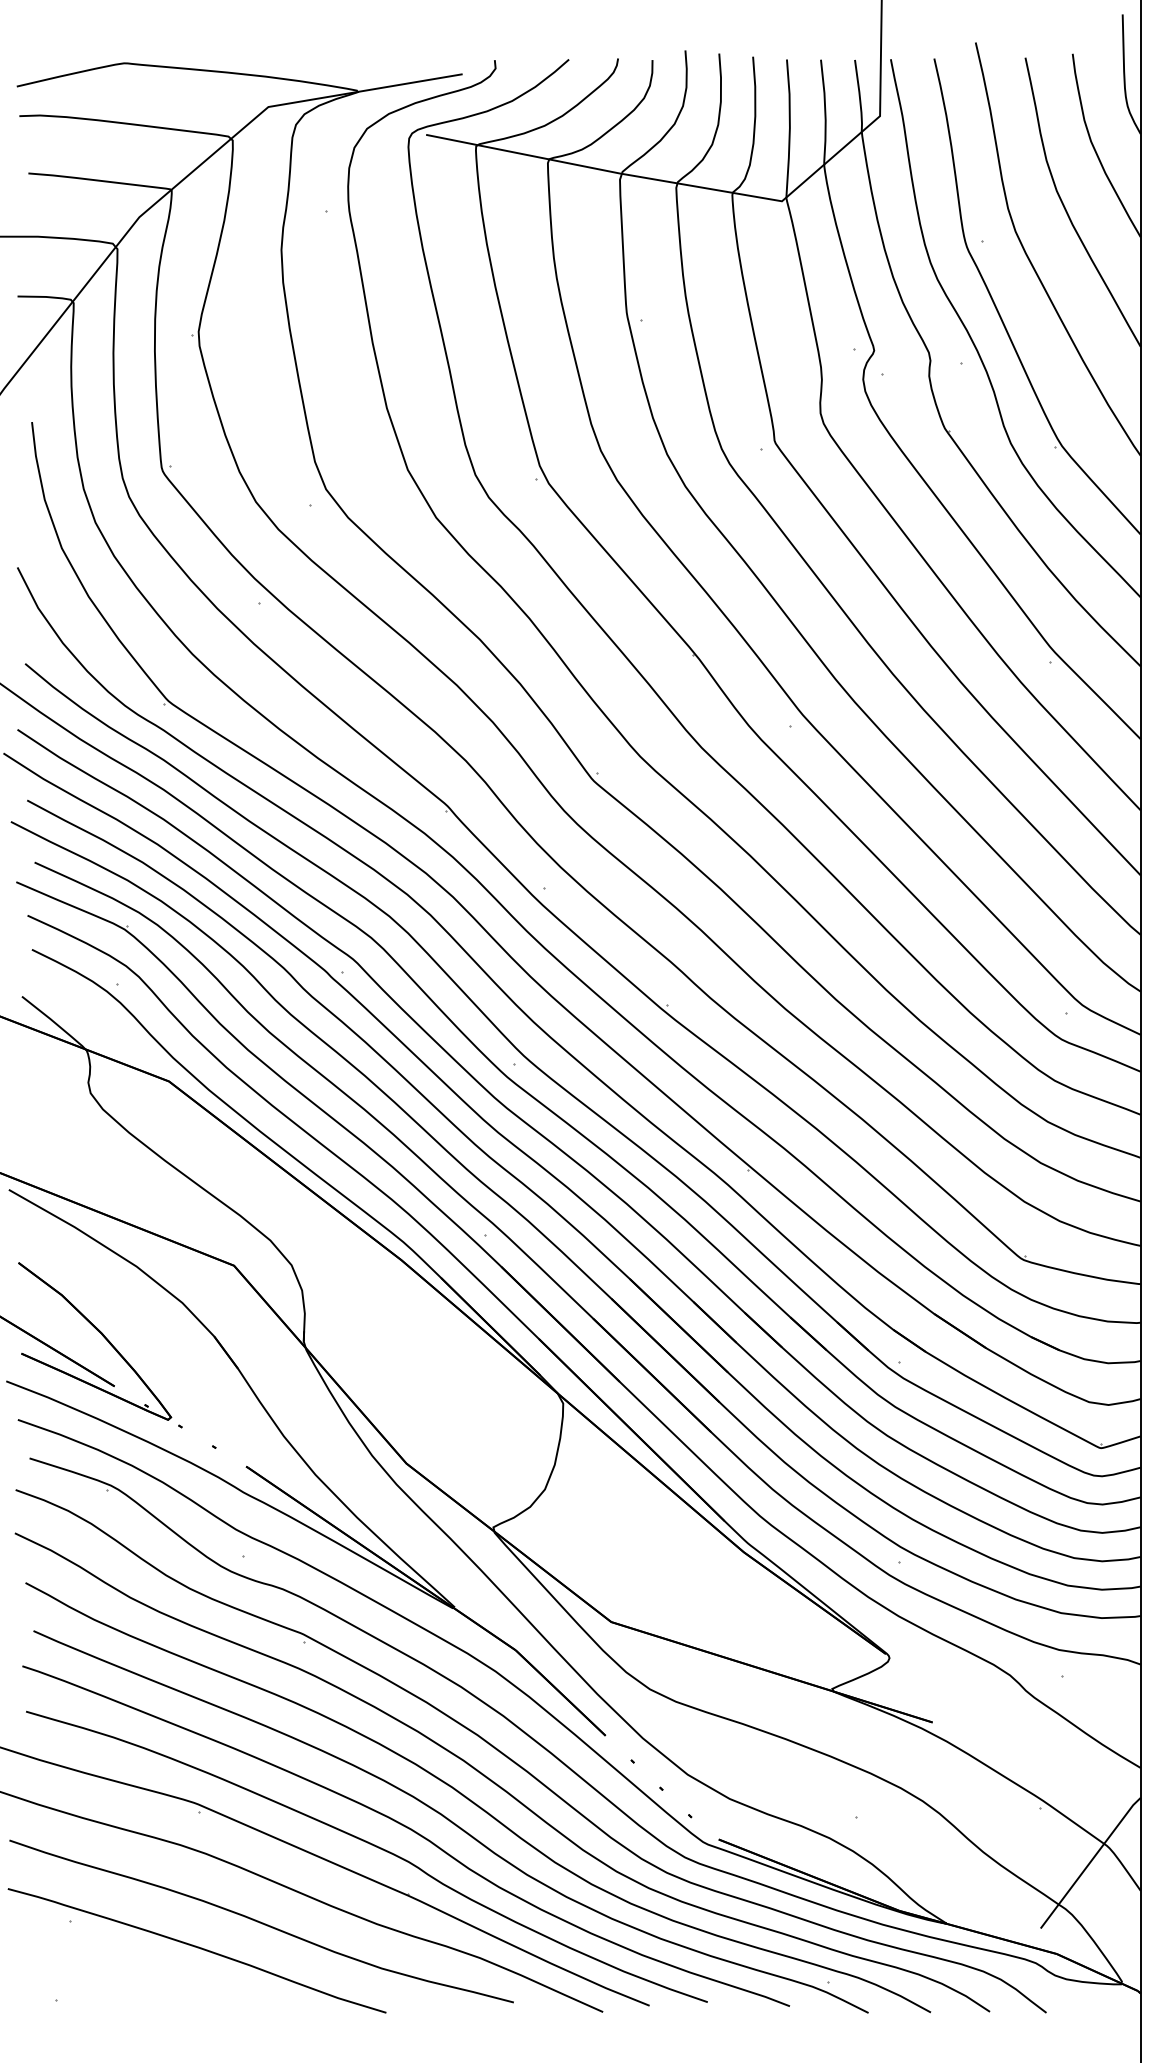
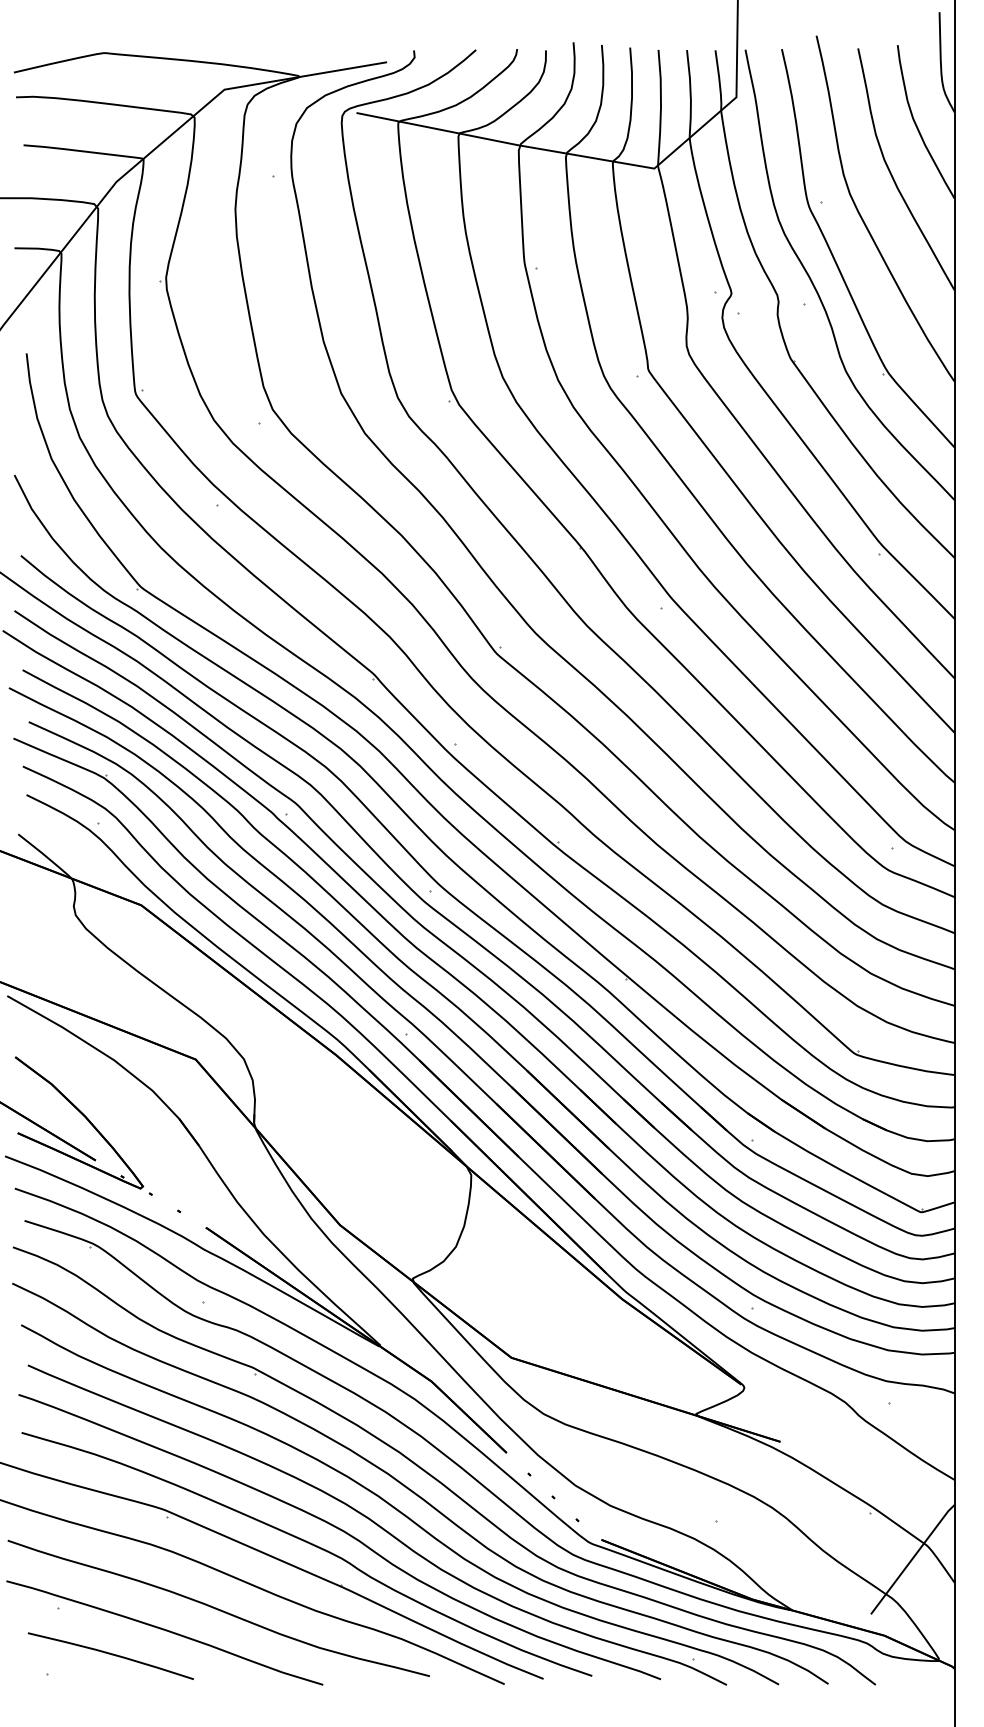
curve: (132, 1976) -> (110, 1654), added

